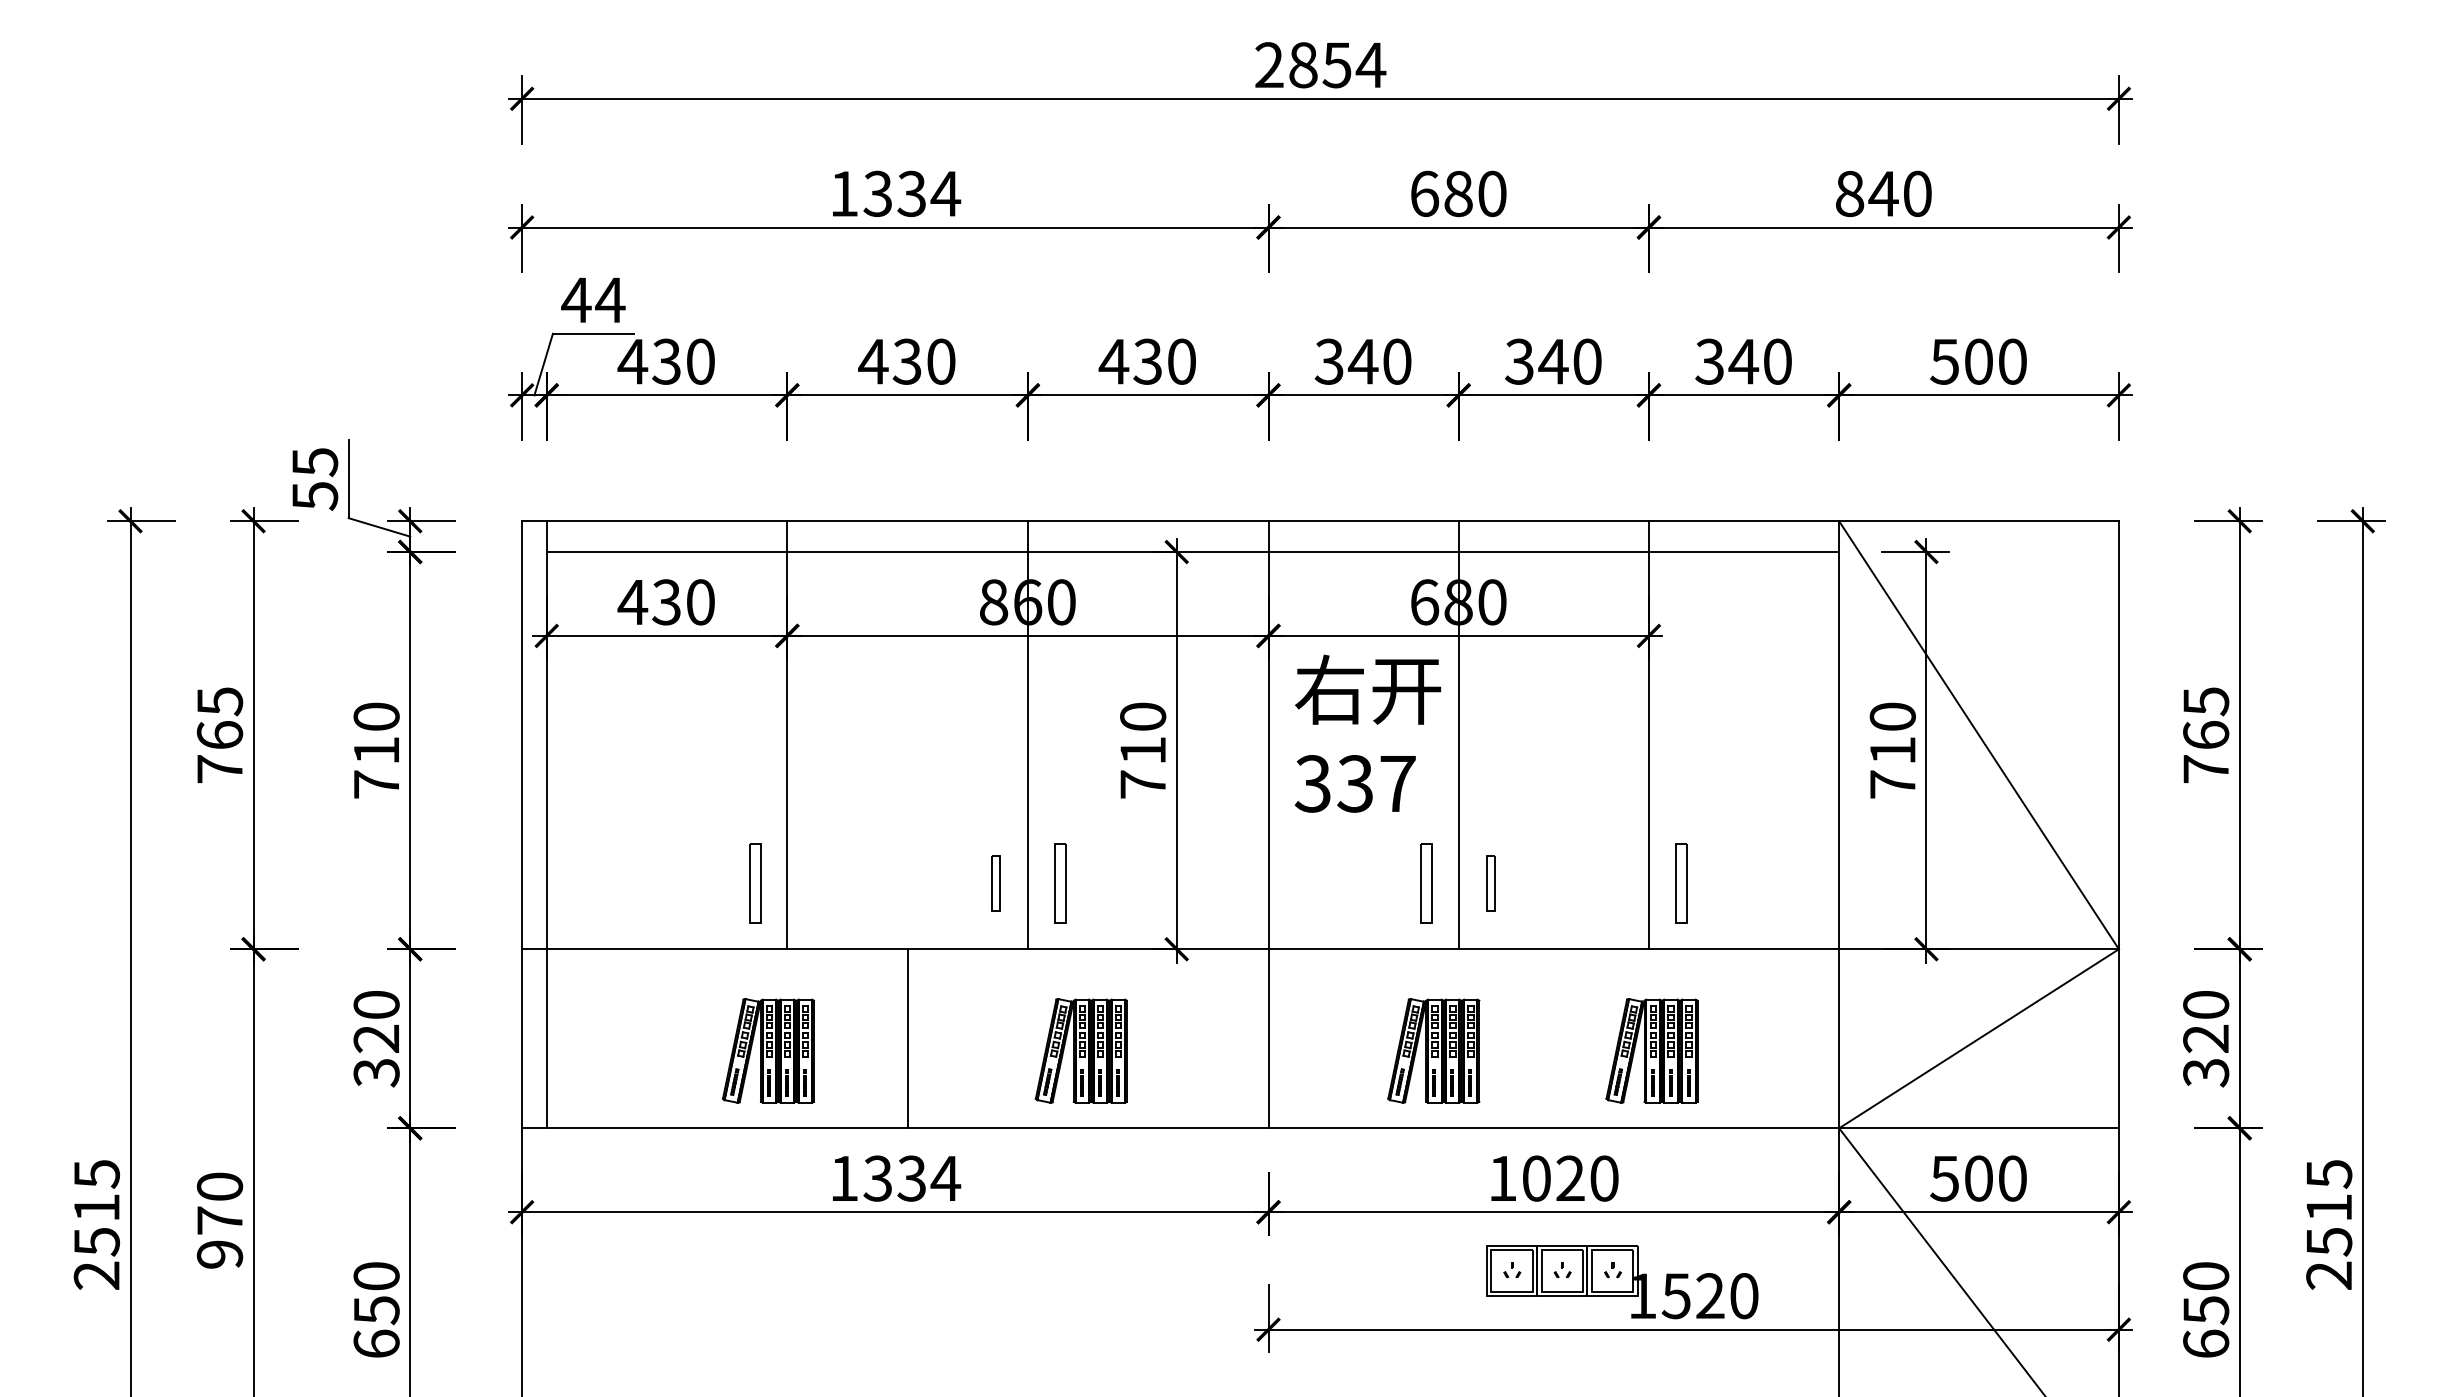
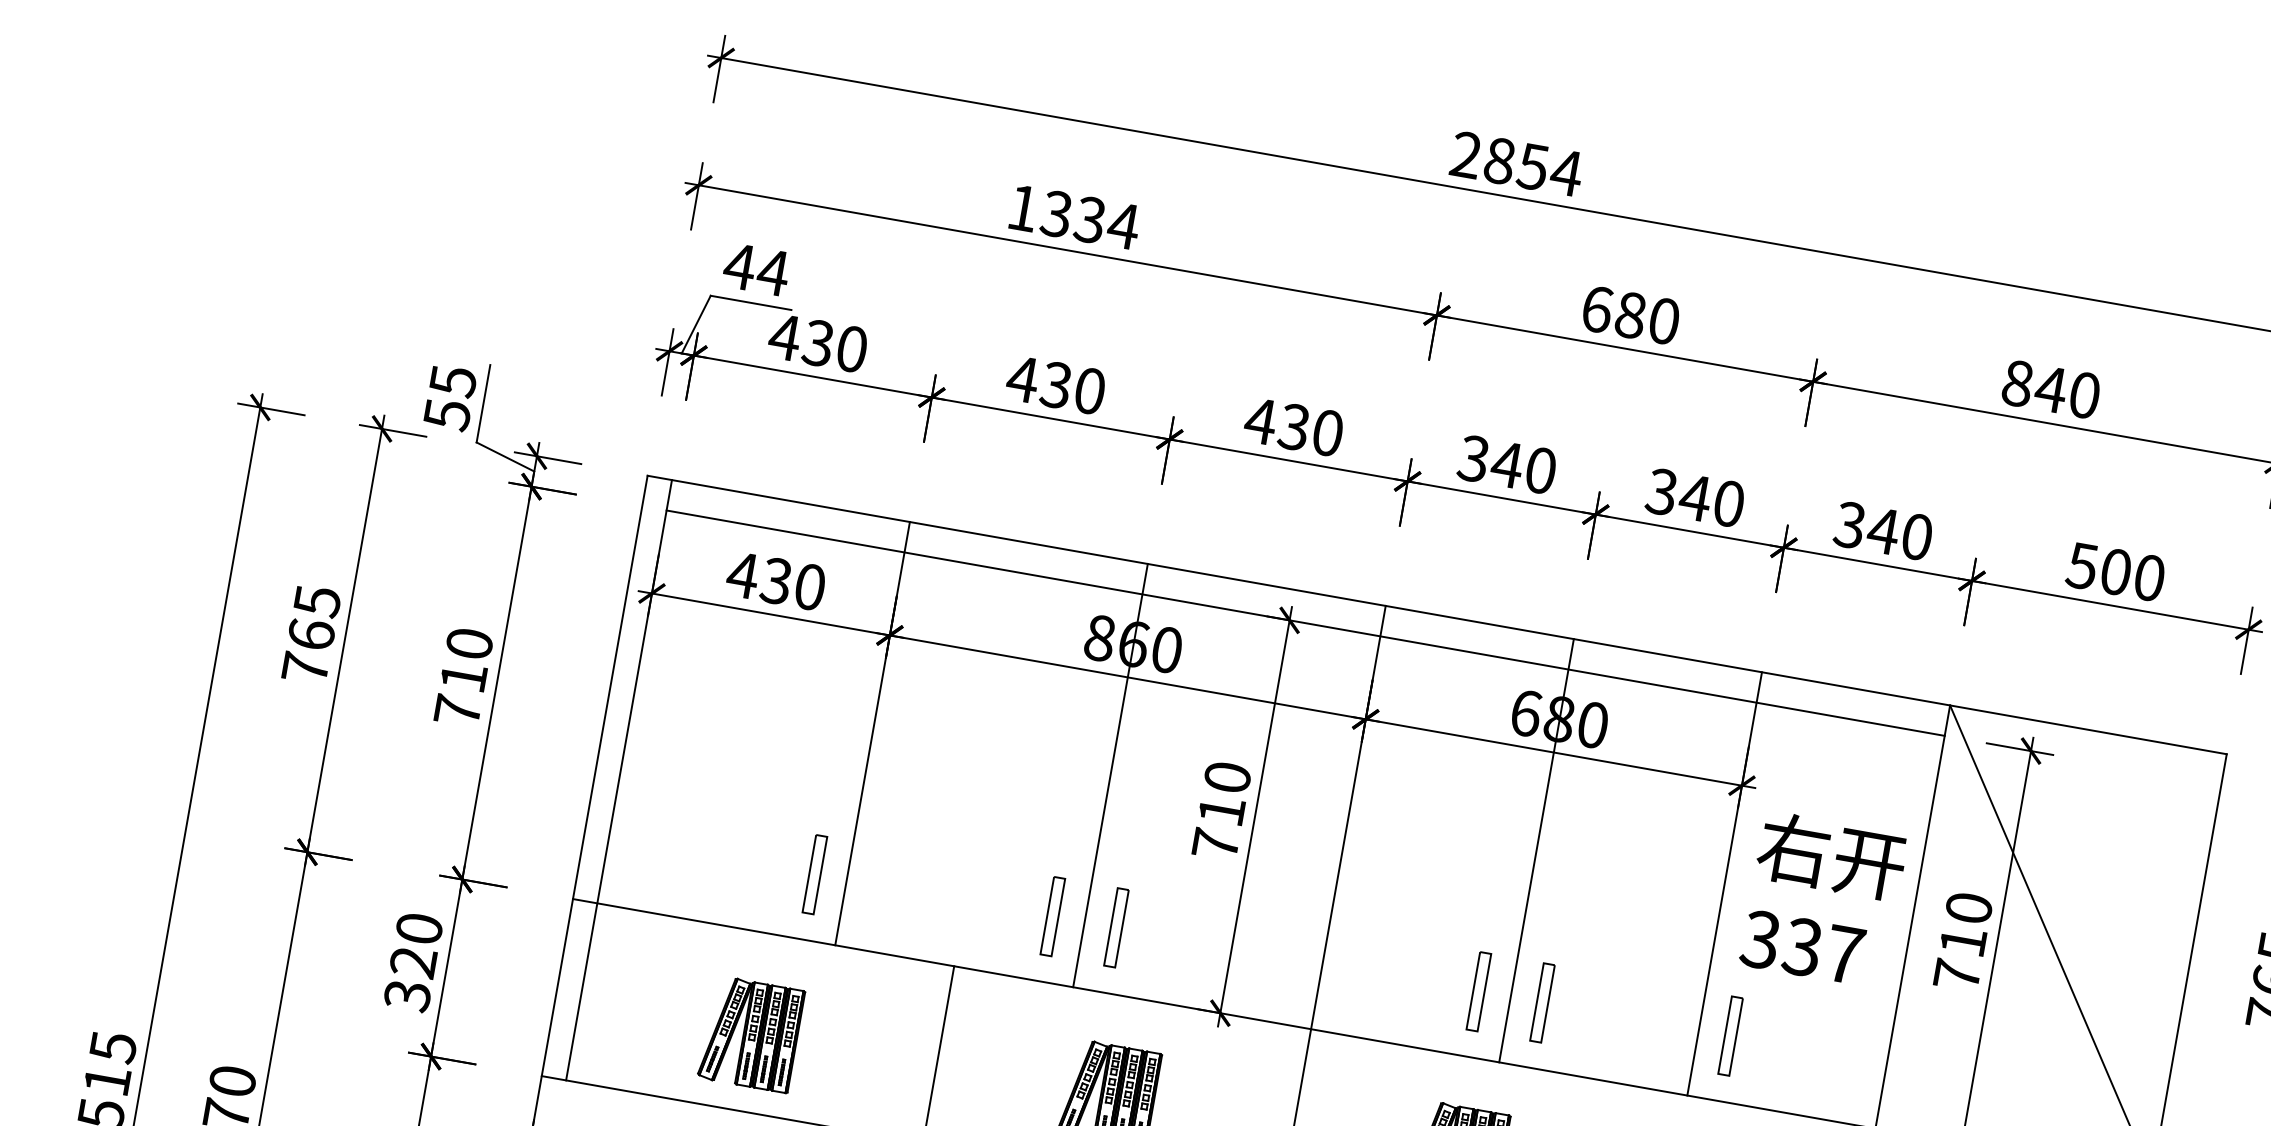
text: (1367, 733) -> (1823, 899), moved
part: (995, 883) -> (1052, 916), size x1.43
part: (1490, 883) -> (1542, 1002), size x1.43
part: (768, 1050) -> (751, 1033), moved

